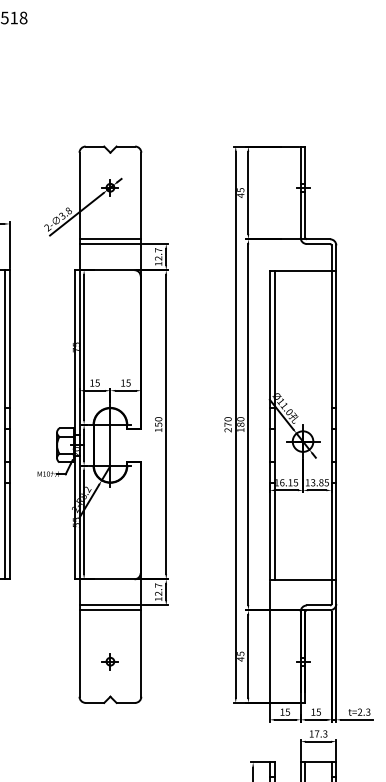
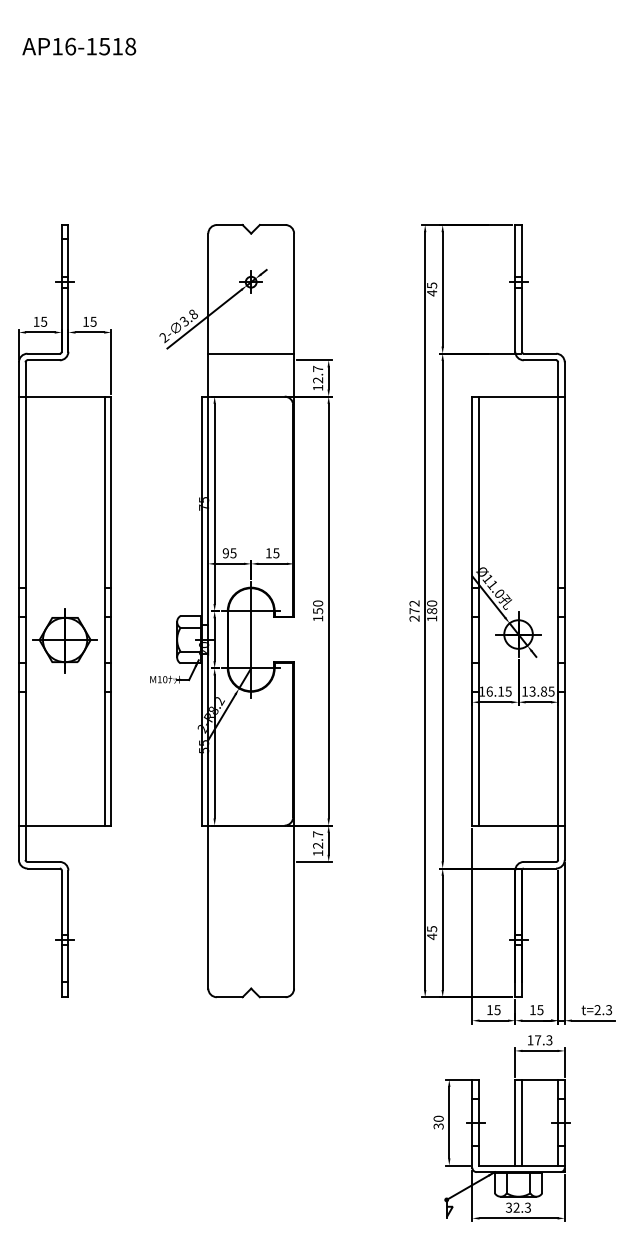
line: (110, 244) -> (251, 360), removed
text: (91, 383) -> (225, 553), 15 -> 95
text: (228, 419) -> (414, 603), 270 -> 272
line: (110, 605) -> (251, 861), removed
line: (110, 610) -> (251, 868), removed
part: (109, 661) -> (250, 939), removed

